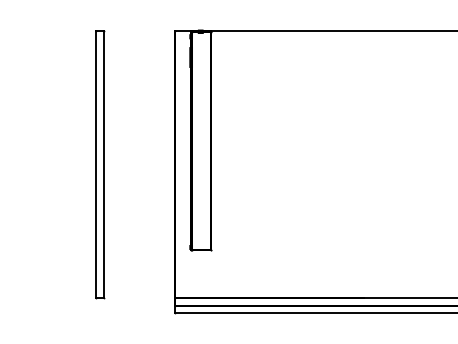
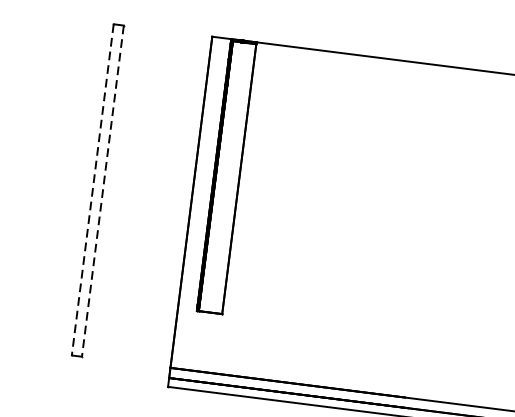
line: (95, 164) -> (92, 190), solid -> dashed
line: (103, 164) -> (102, 191), solid -> dashed

